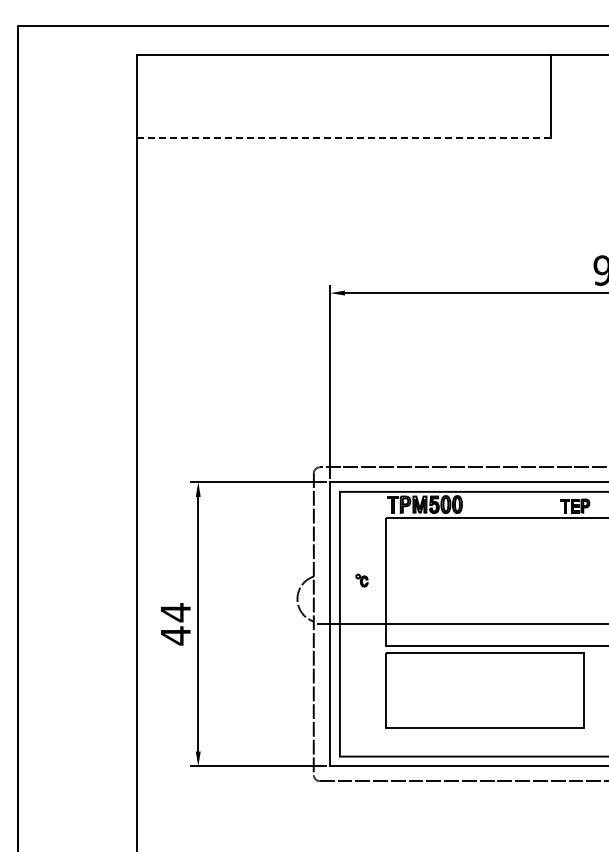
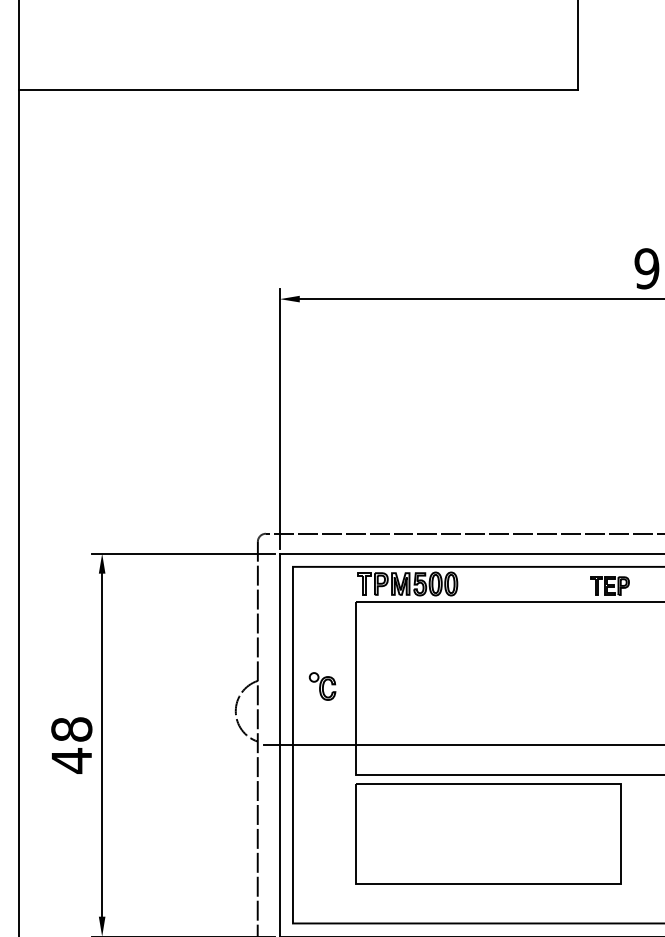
line: (344, 138) -> (299, 90), dashed -> solid
part: (361, 580) -> (322, 686), size x1.67
text: (175, 612) -> (71, 729), 44 -> 48

